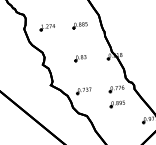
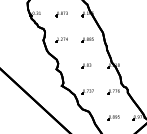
part: (117, 103) -> (113, 117), moved

